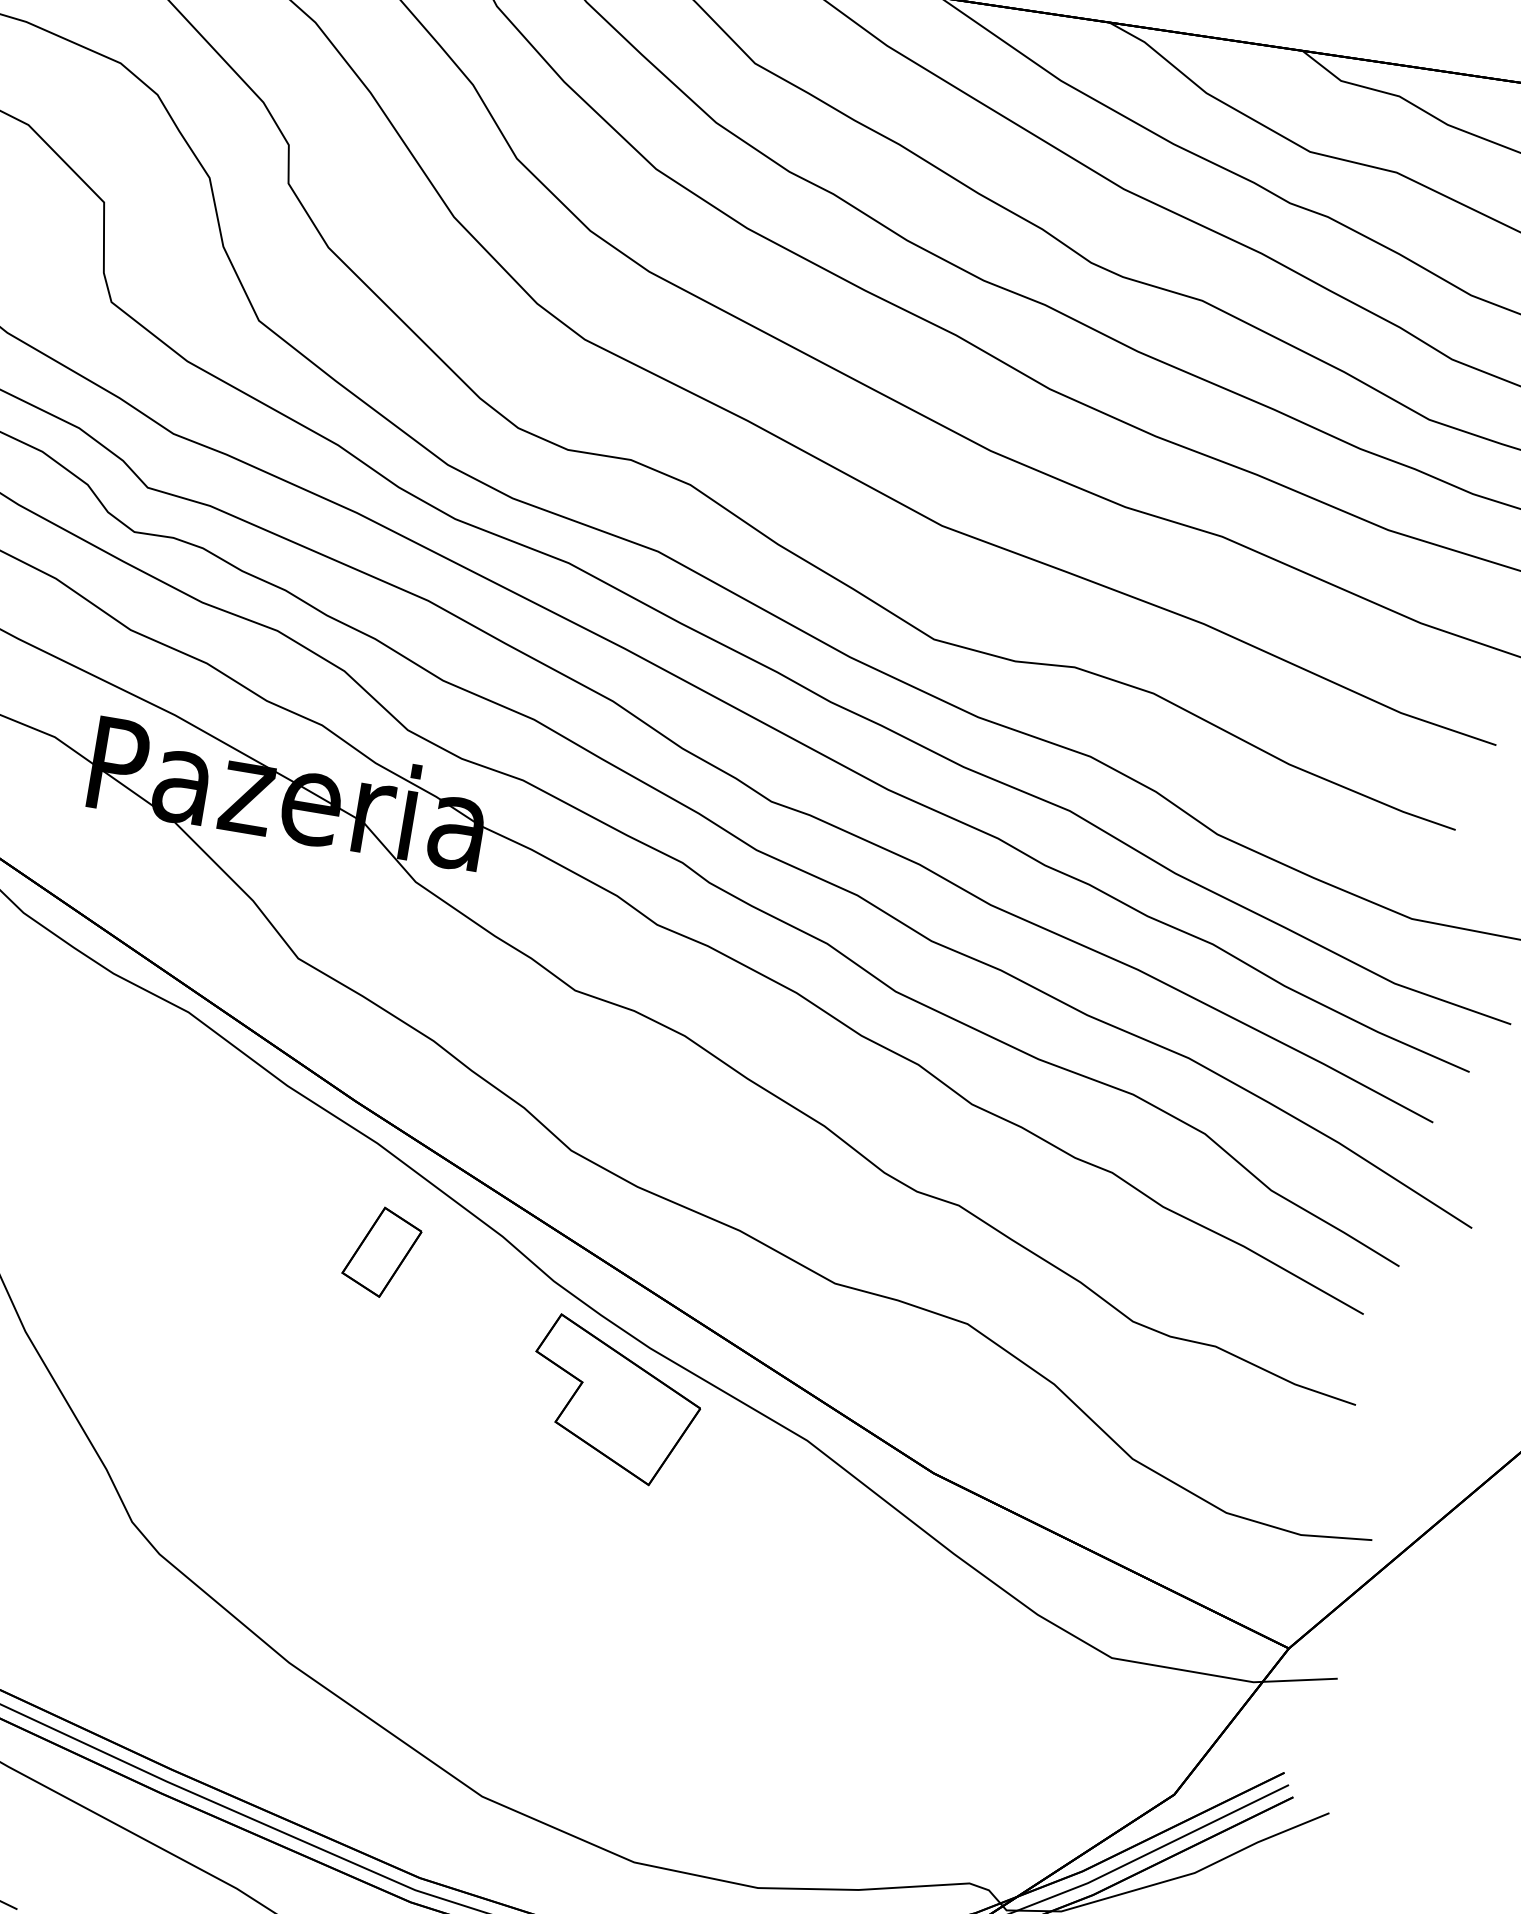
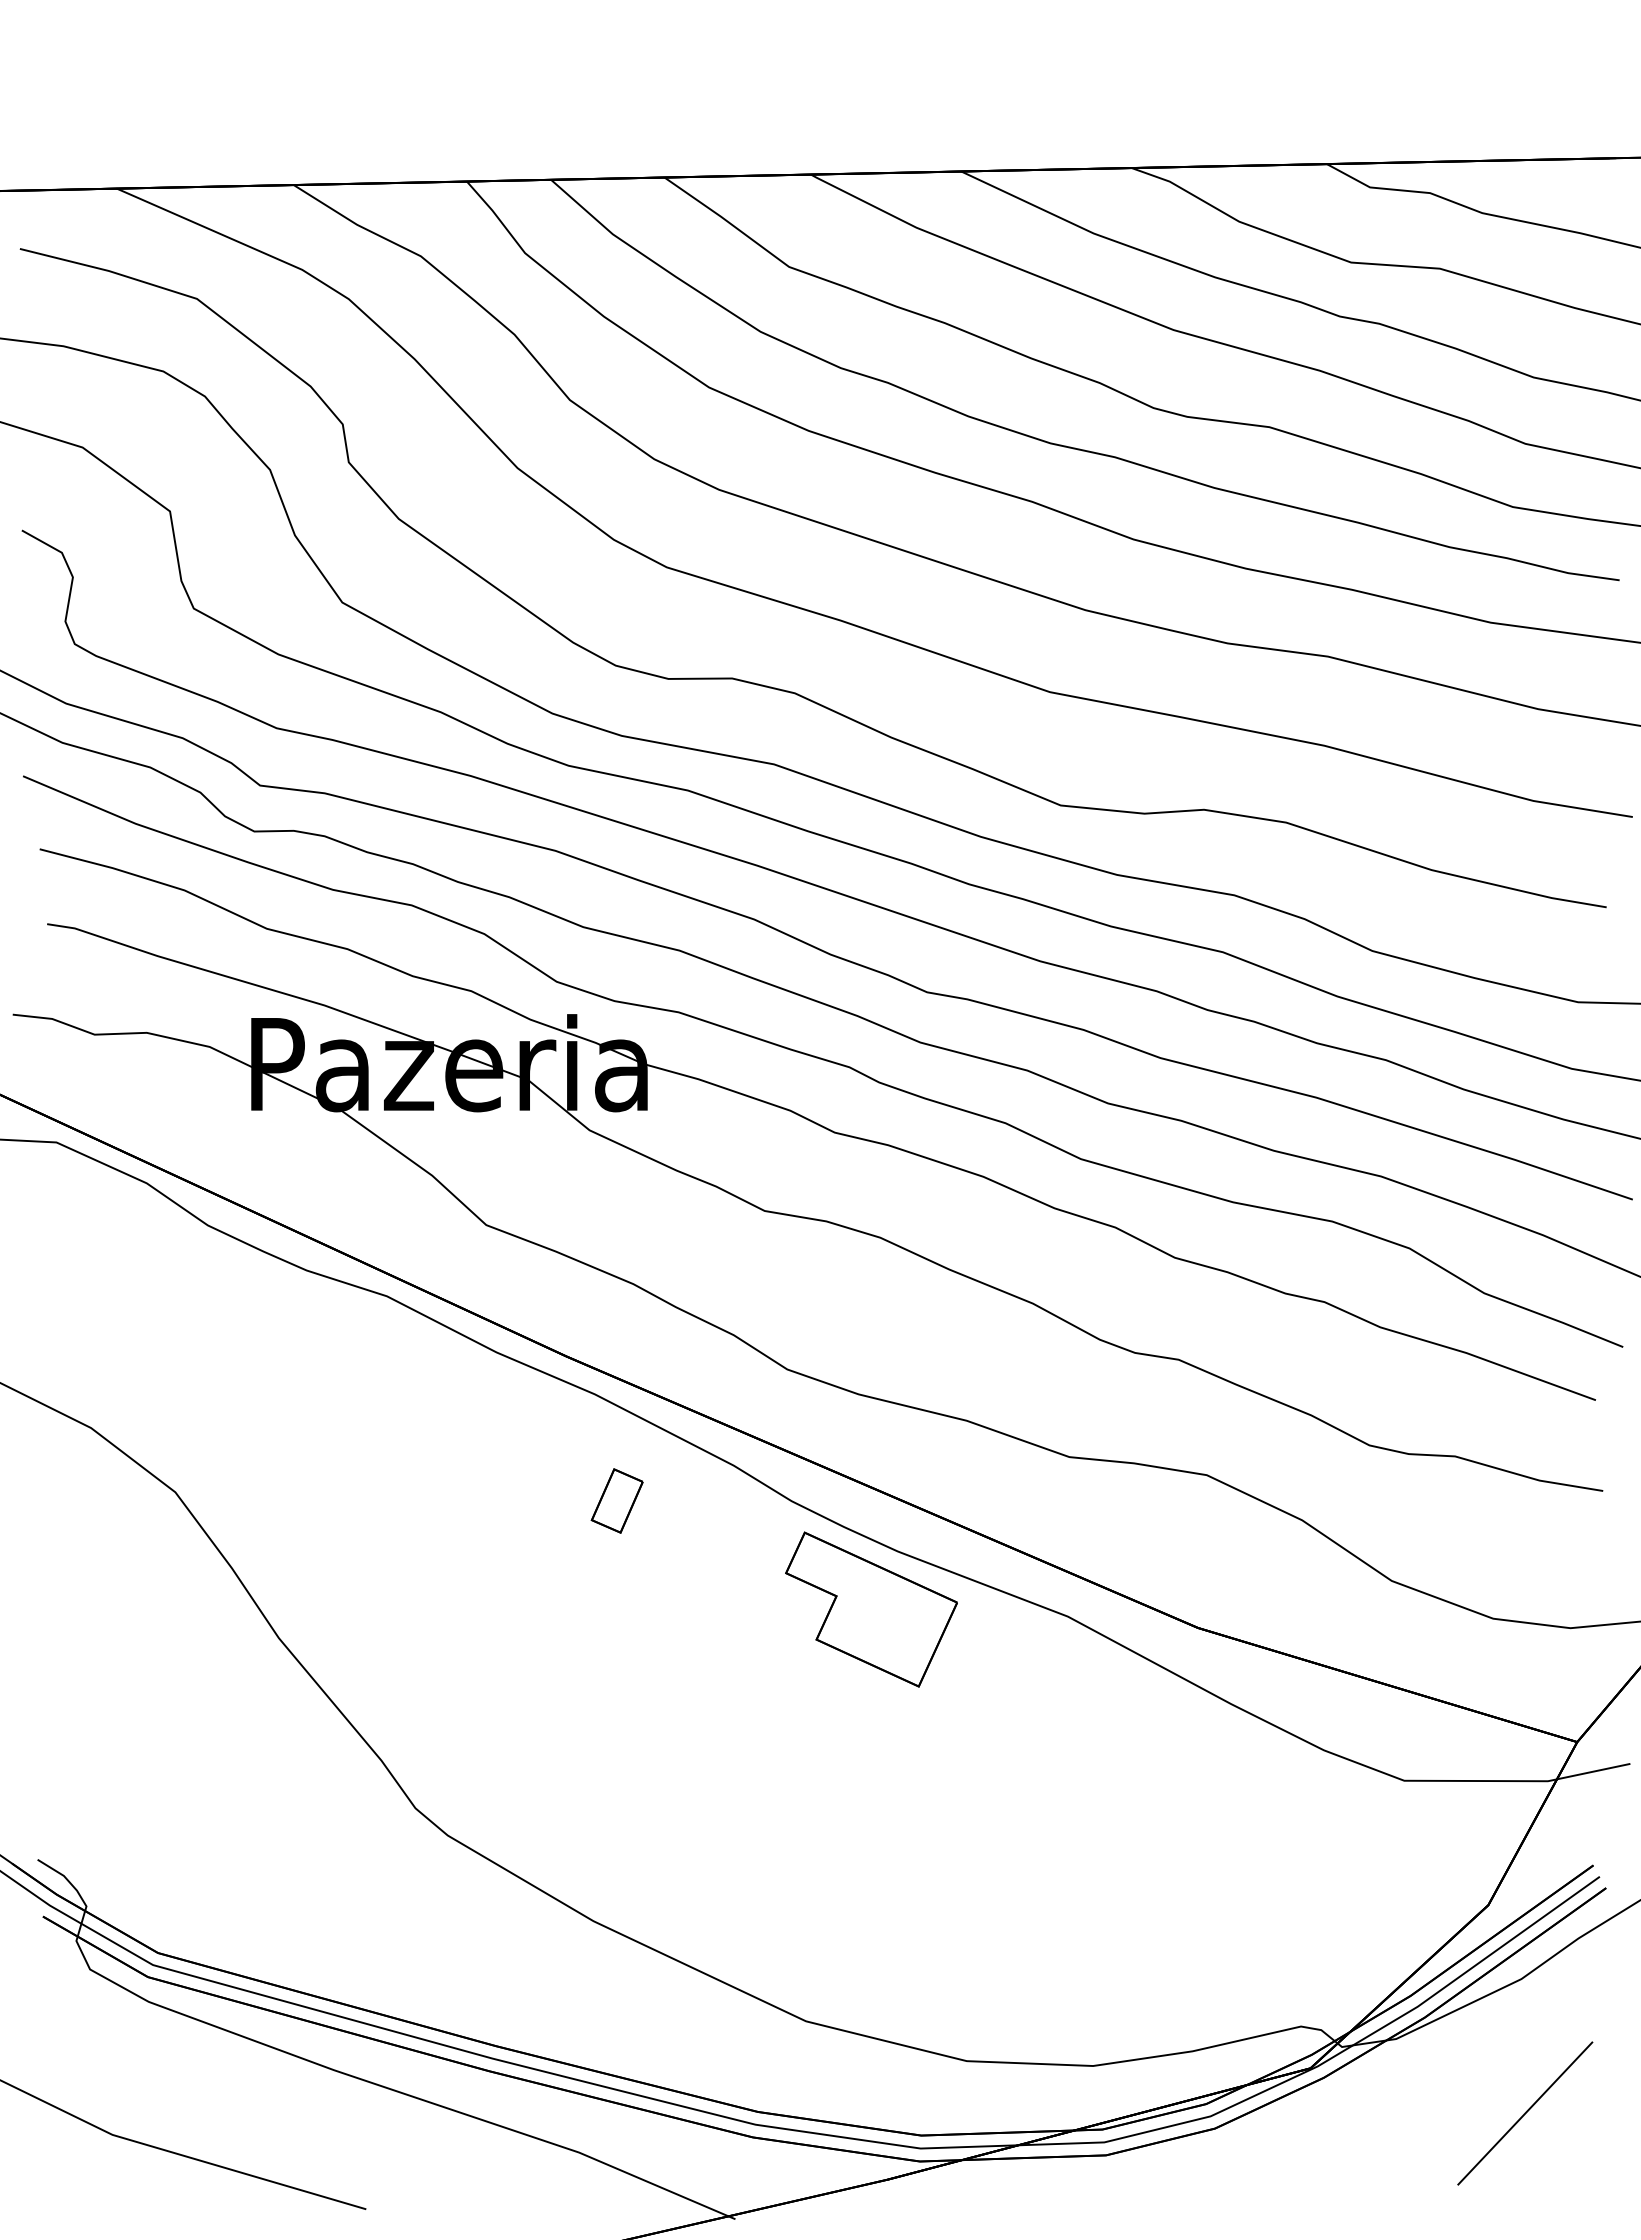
part: (381, 1251) -> (616, 1500), size x0.71

